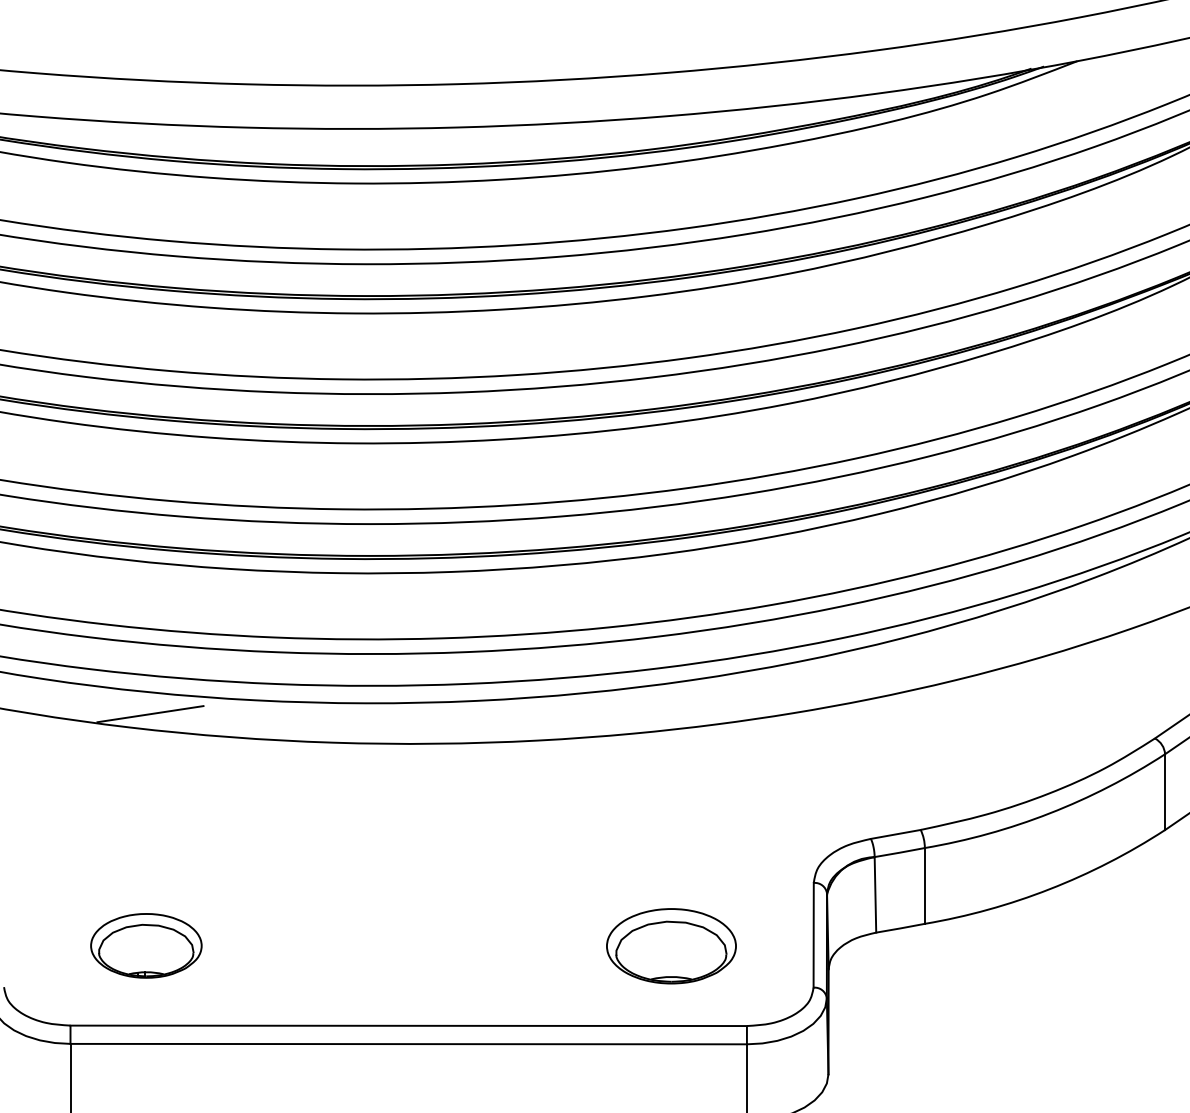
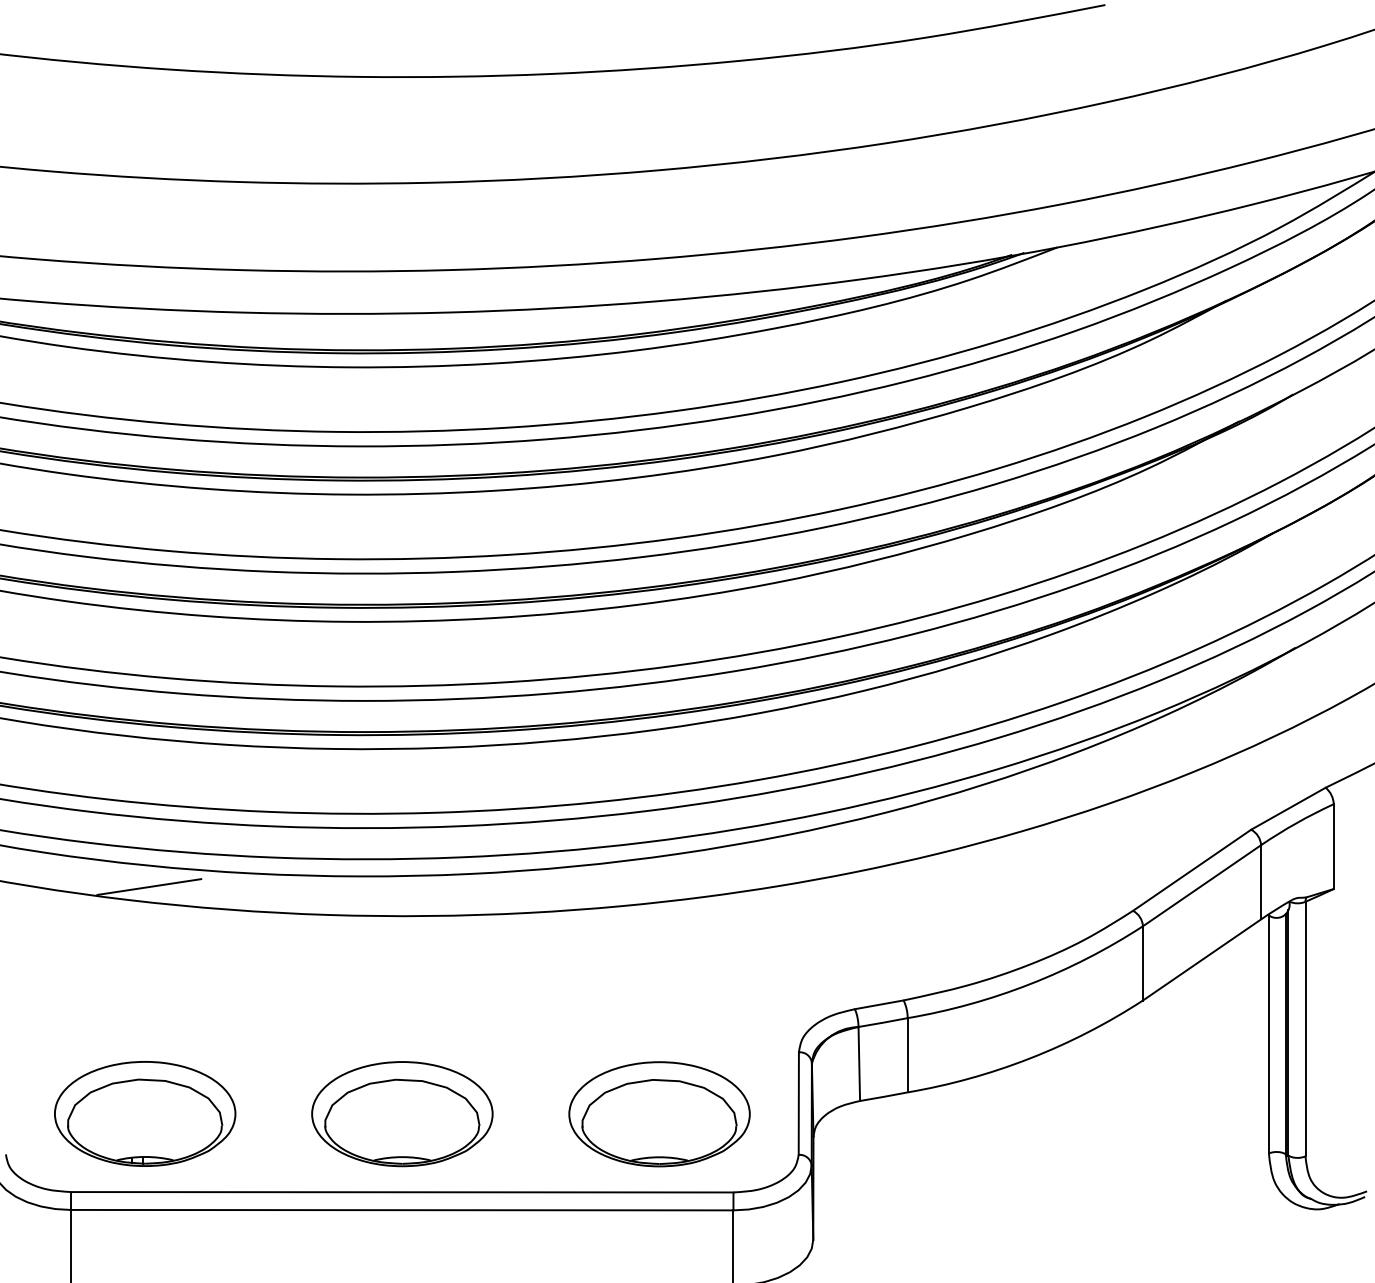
part: (146, 945) -> (145, 1113), size x1.67
part: (409, 946) -> (402, 1114), added
part: (671, 946) -> (659, 1114), size x1.43

